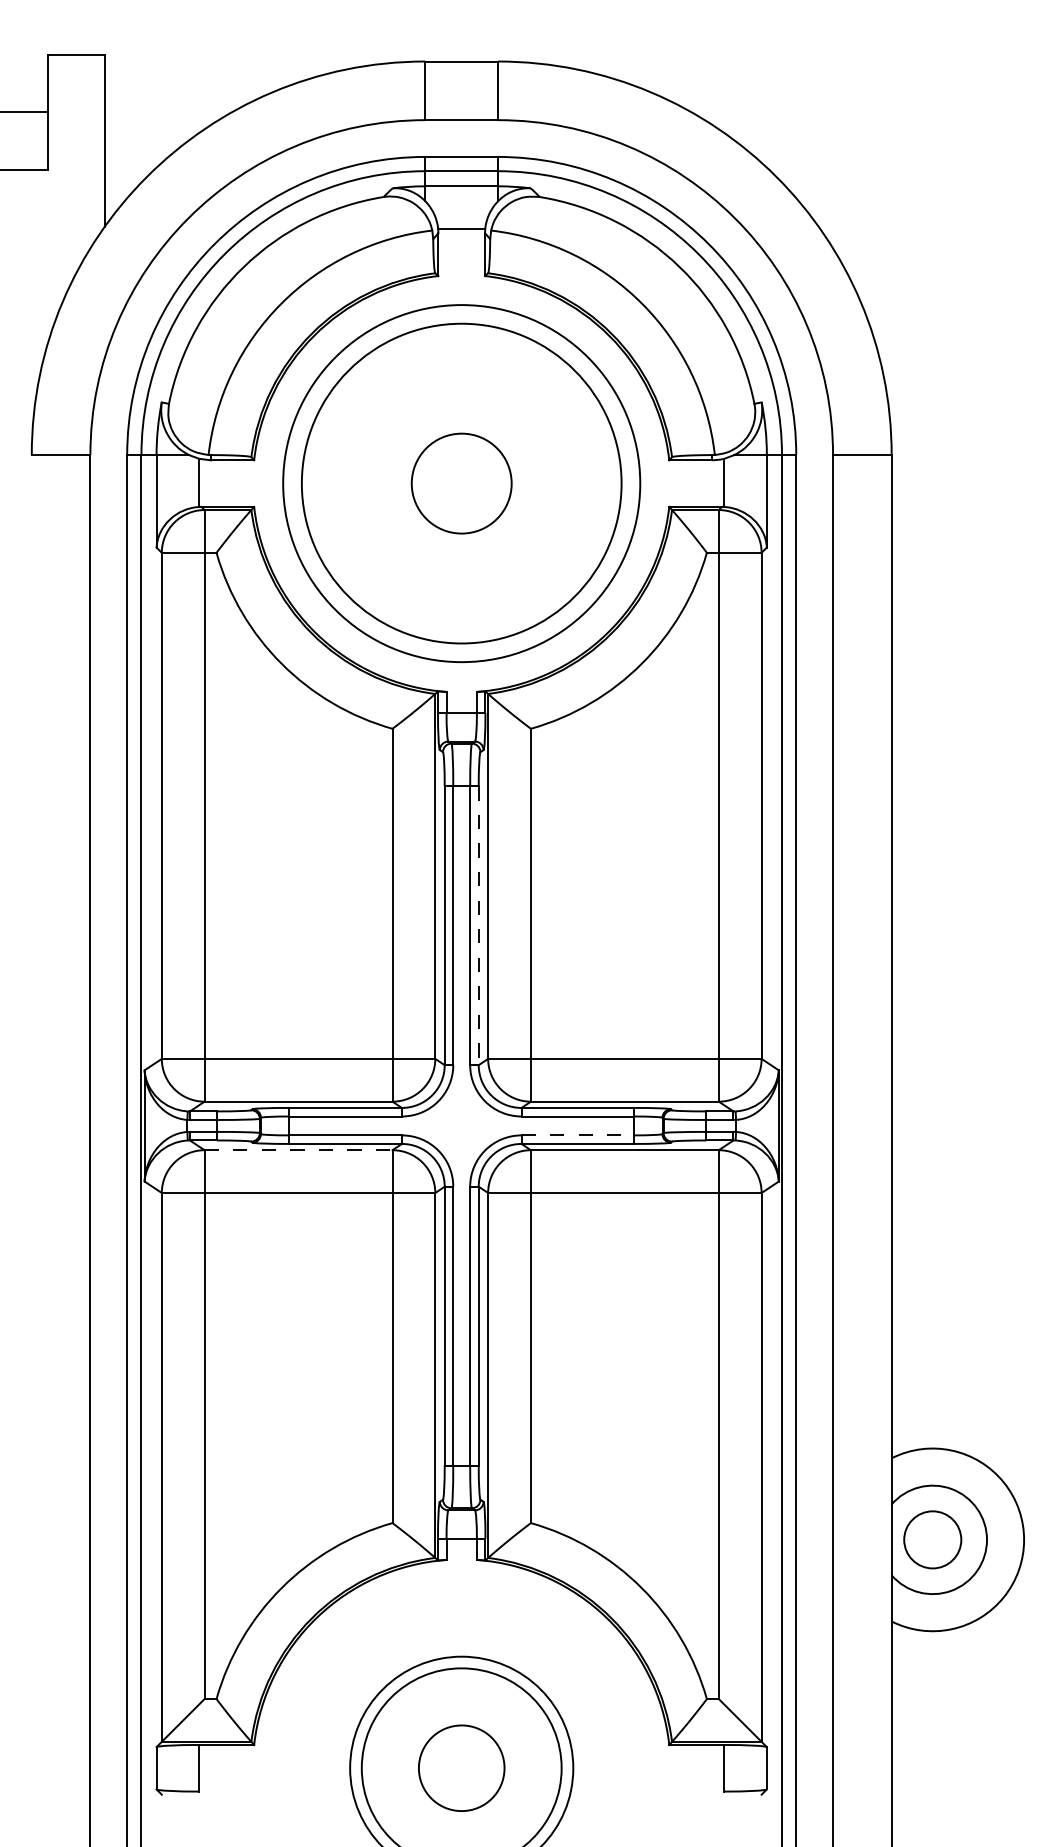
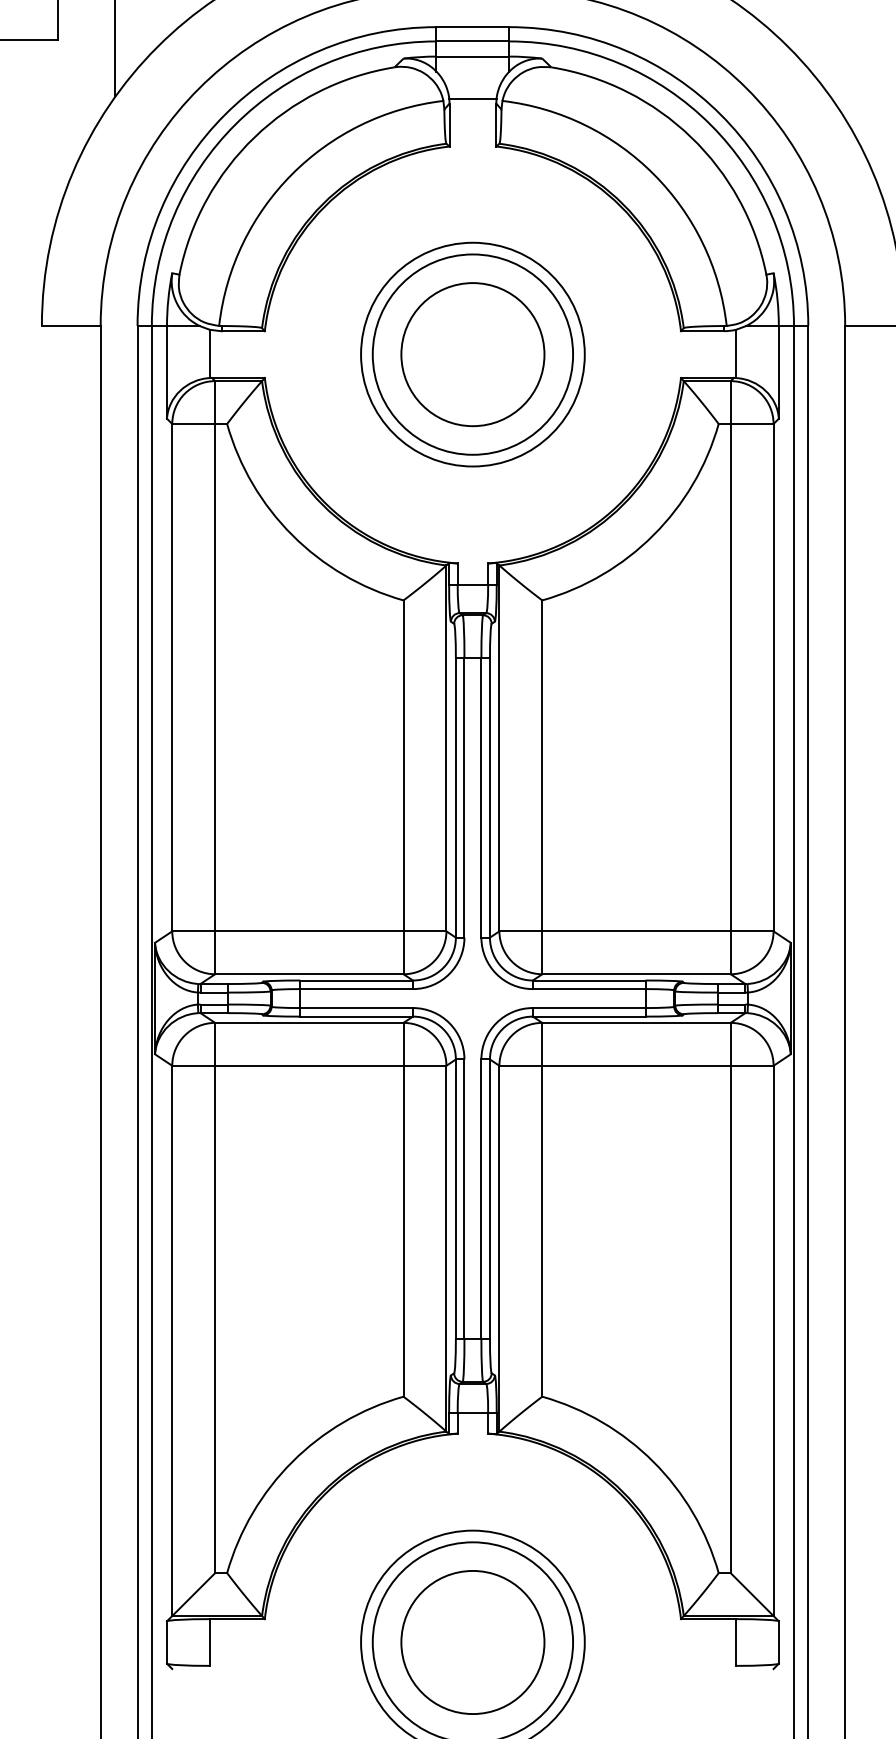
circle: (461, 483) -> (472, 354), size x0.62
circle: (461, 483) -> (472, 354), size x0.62
circle: (461, 483) -> (472, 354), size x1.43
line: (478, 926) -> (489, 798), dashed -> solid
line: (578, 1135) -> (589, 1008), dashed -> solid
line: (298, 1150) -> (309, 1023), dashed -> solid
circle: (461, 1767) -> (472, 1641), size x1.67

